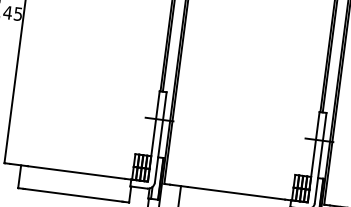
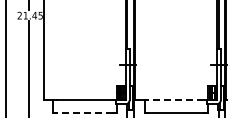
line: (237, 193) -> (176, 100), solid -> dashed
line: (72, 195) -> (84, 113), solid -> dashed

